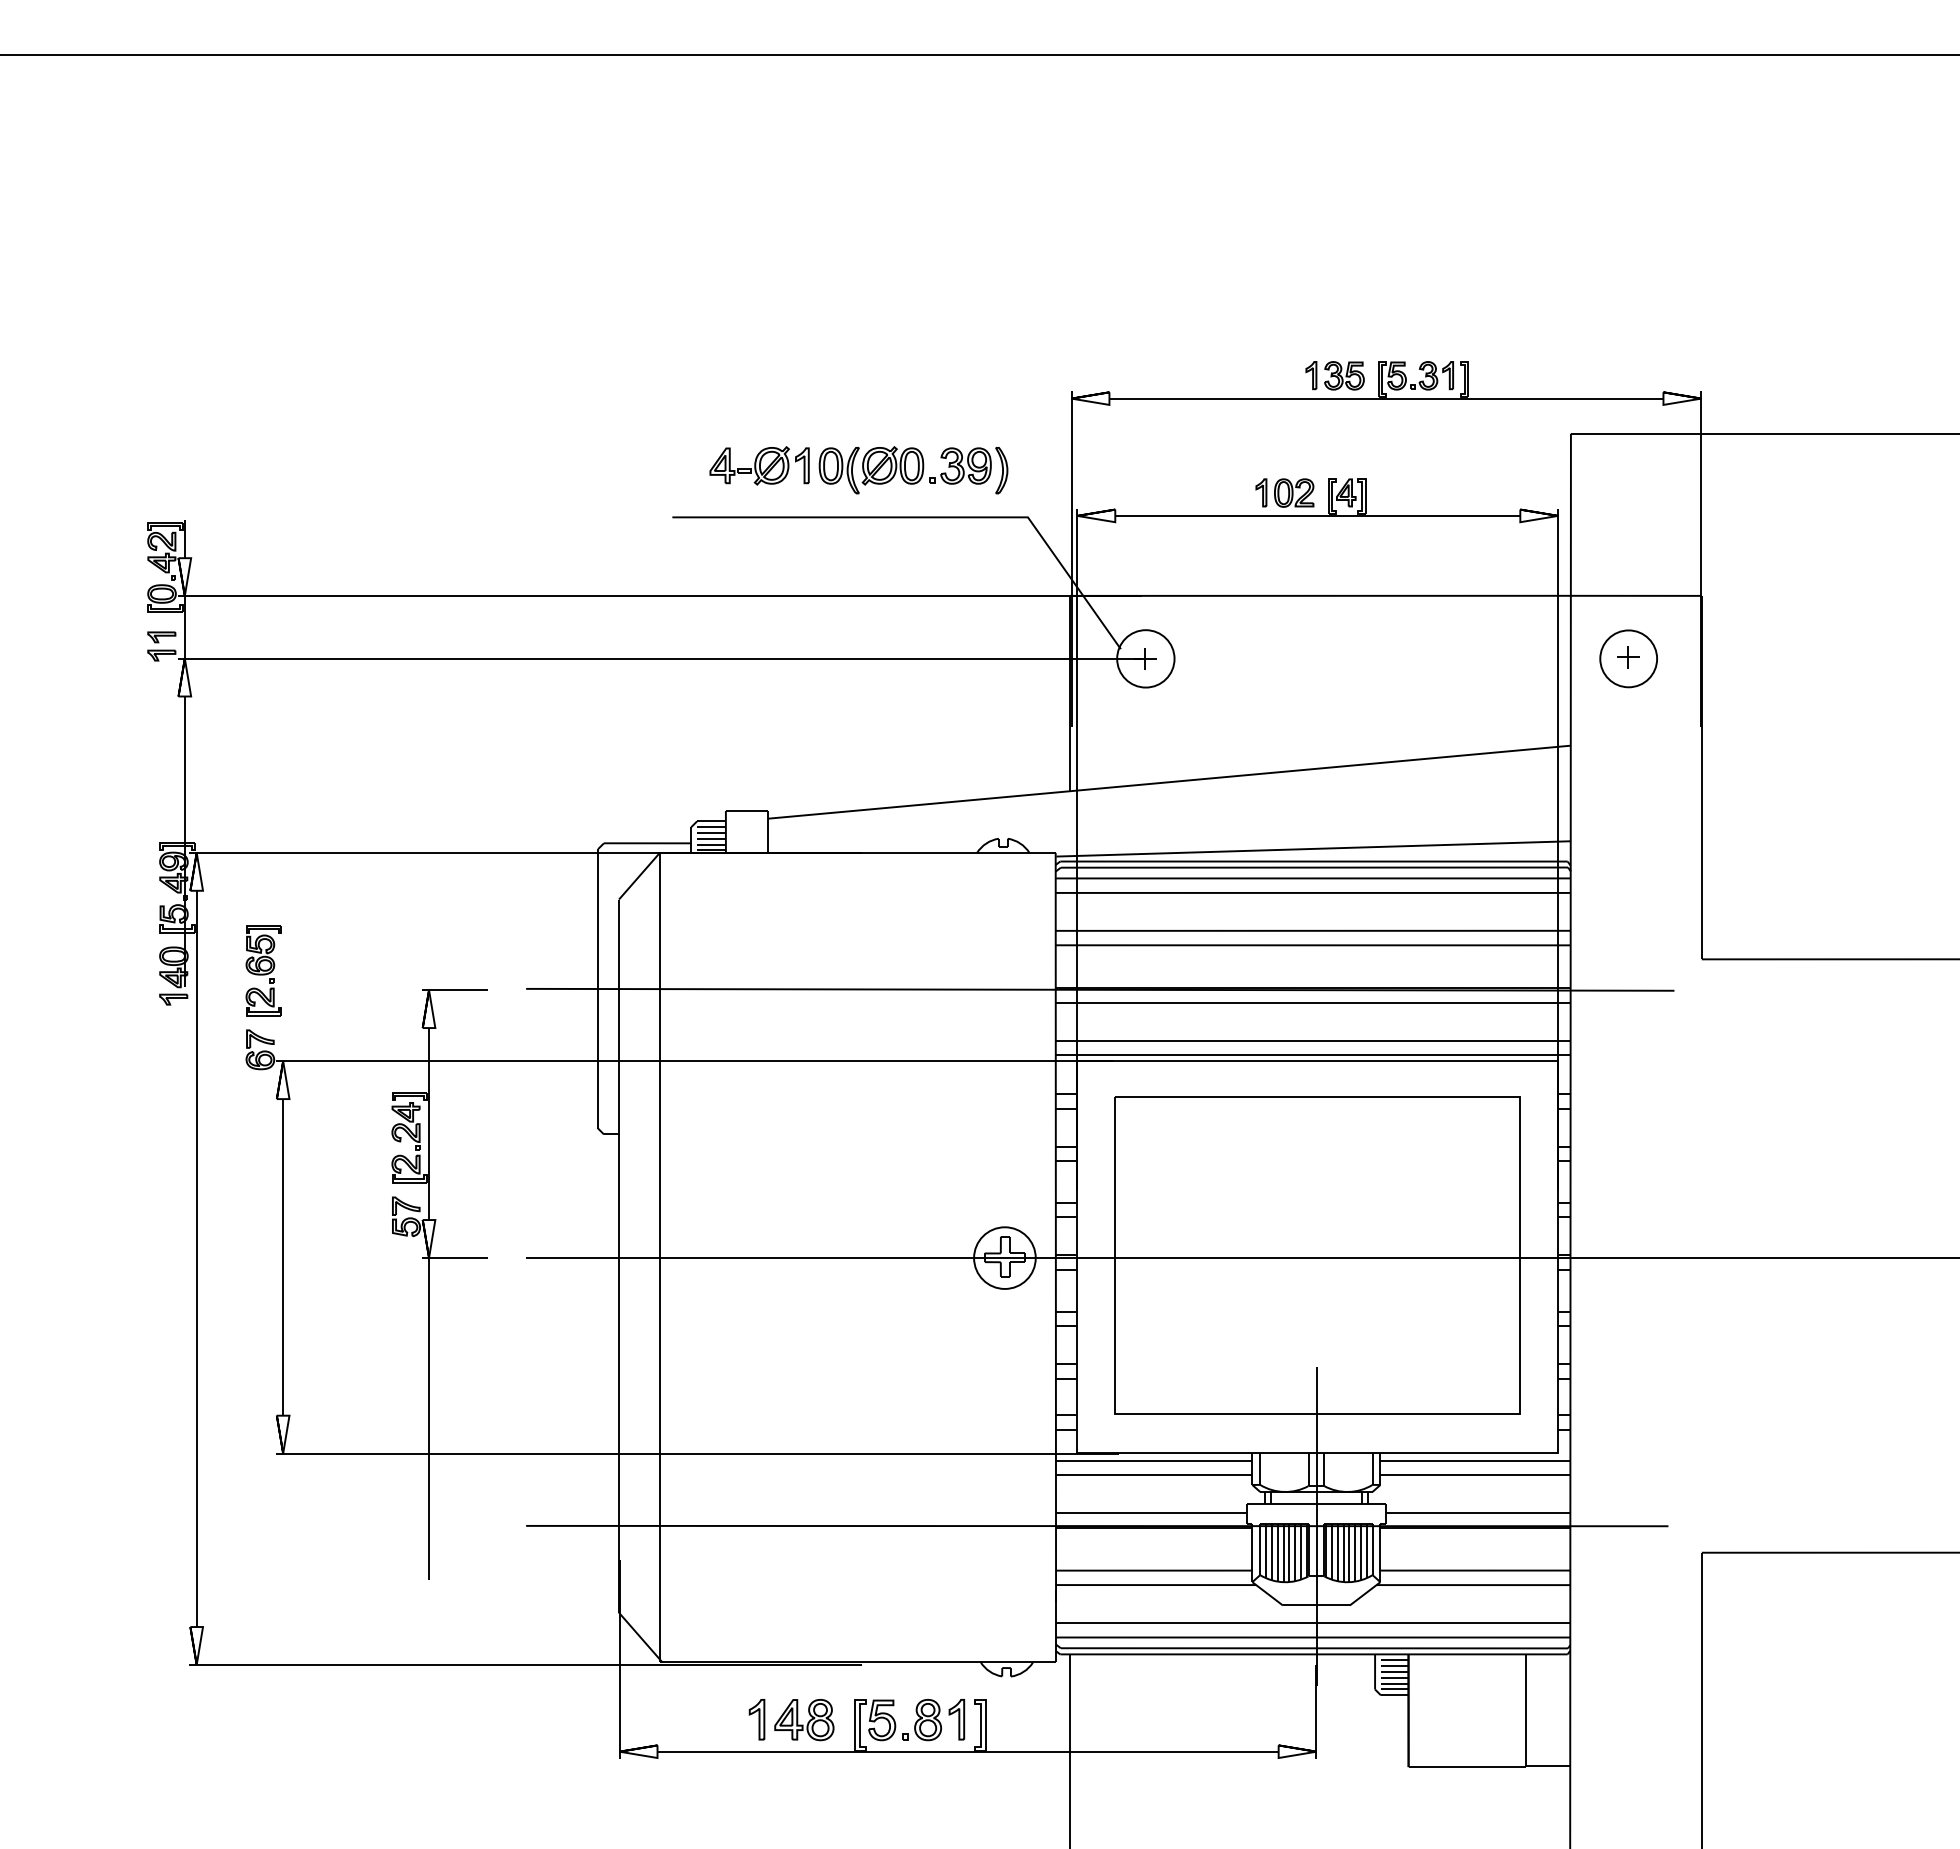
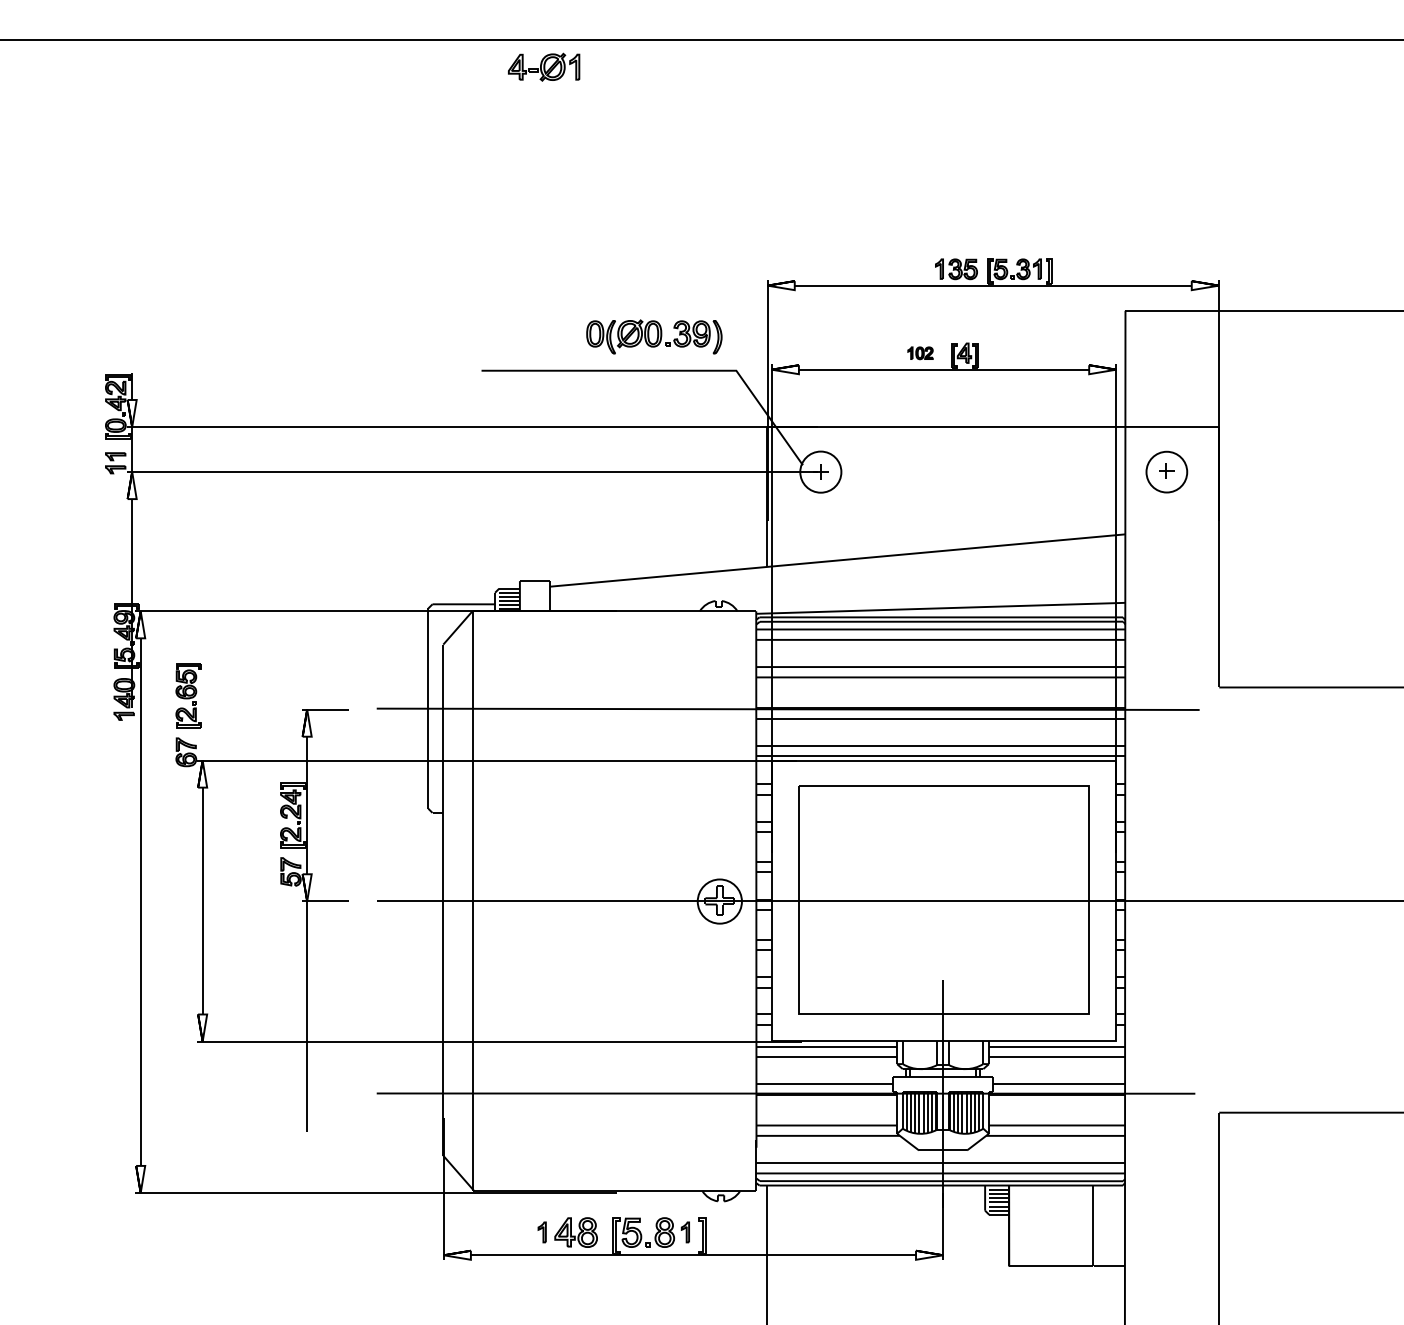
part: (759, 465) -> (543, 67), moved
part: (1284, 492) -> (920, 352), size x0.6
part: (756, 1719) -> (541, 1232), size x0.7
part: (956, 1719) -> (685, 1232), size x0.7

